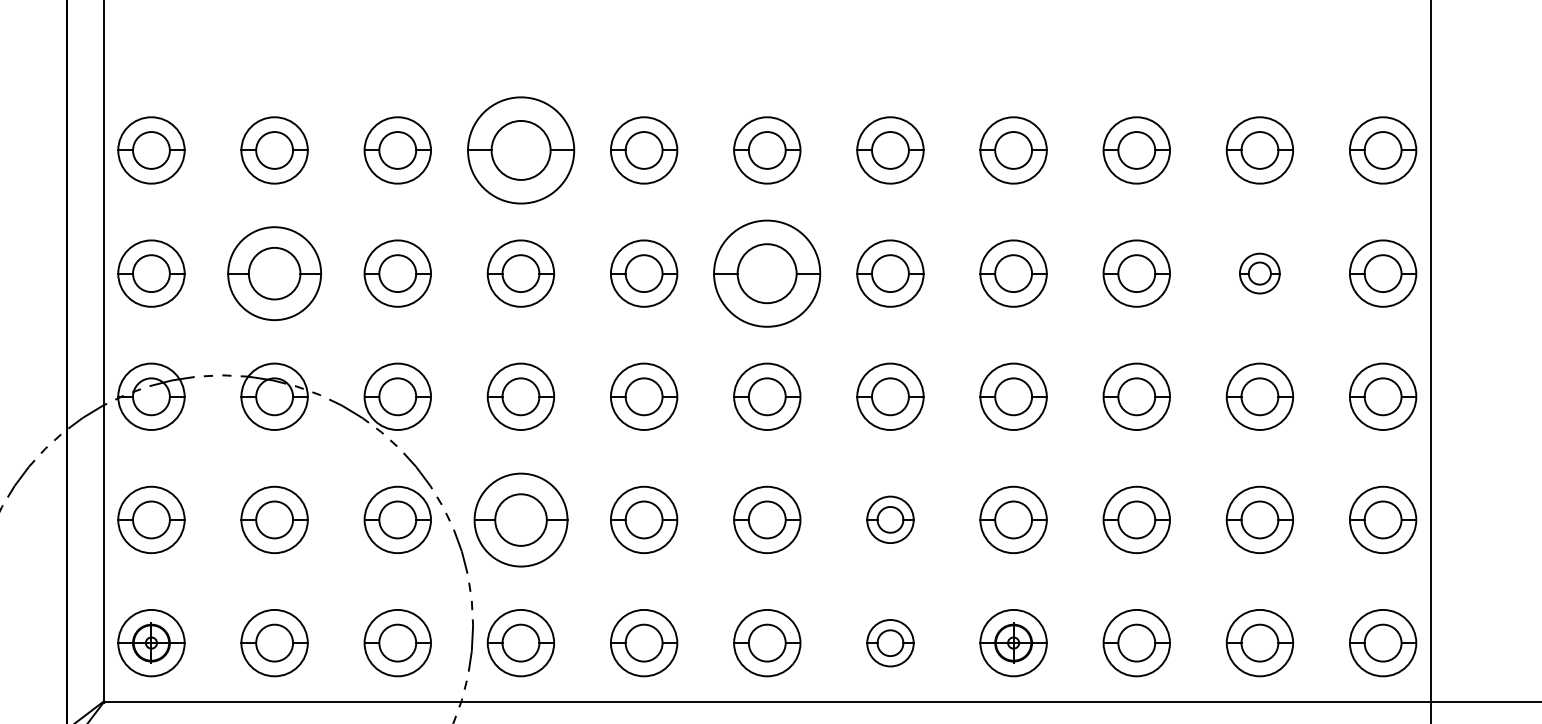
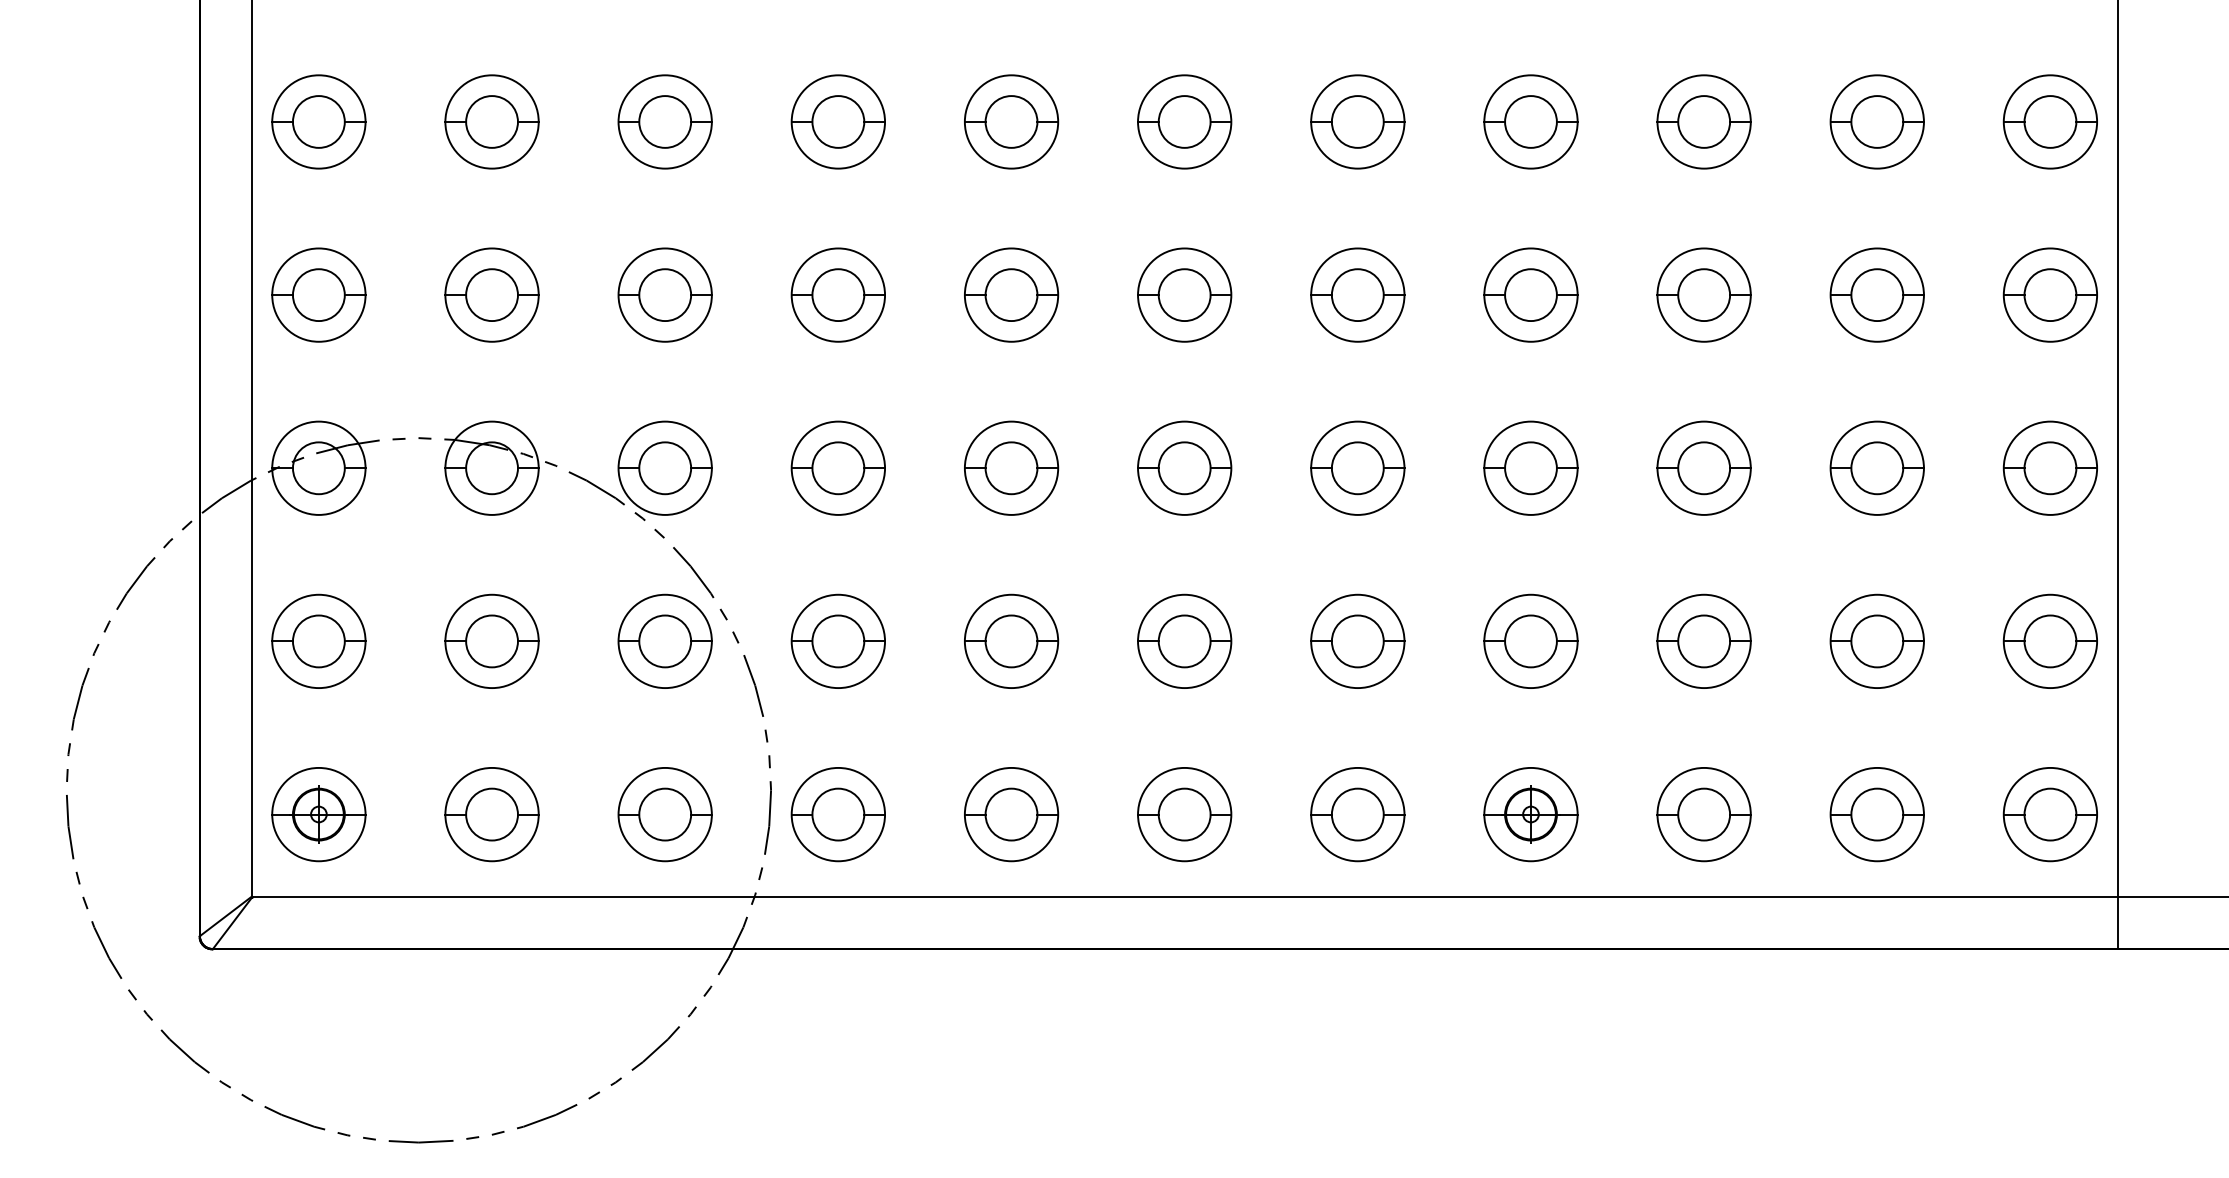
part: (520, 150) -> (837, 121), size x0.62
part: (274, 273) -> (491, 294), size x0.71
part: (767, 273) -> (1184, 294), size x0.62
part: (1259, 273) -> (1876, 294), size x1.67
part: (520, 519) -> (837, 640), size x0.71
part: (890, 519) -> (1357, 640), size x1.43
part: (890, 643) -> (1357, 814), size x1.43

